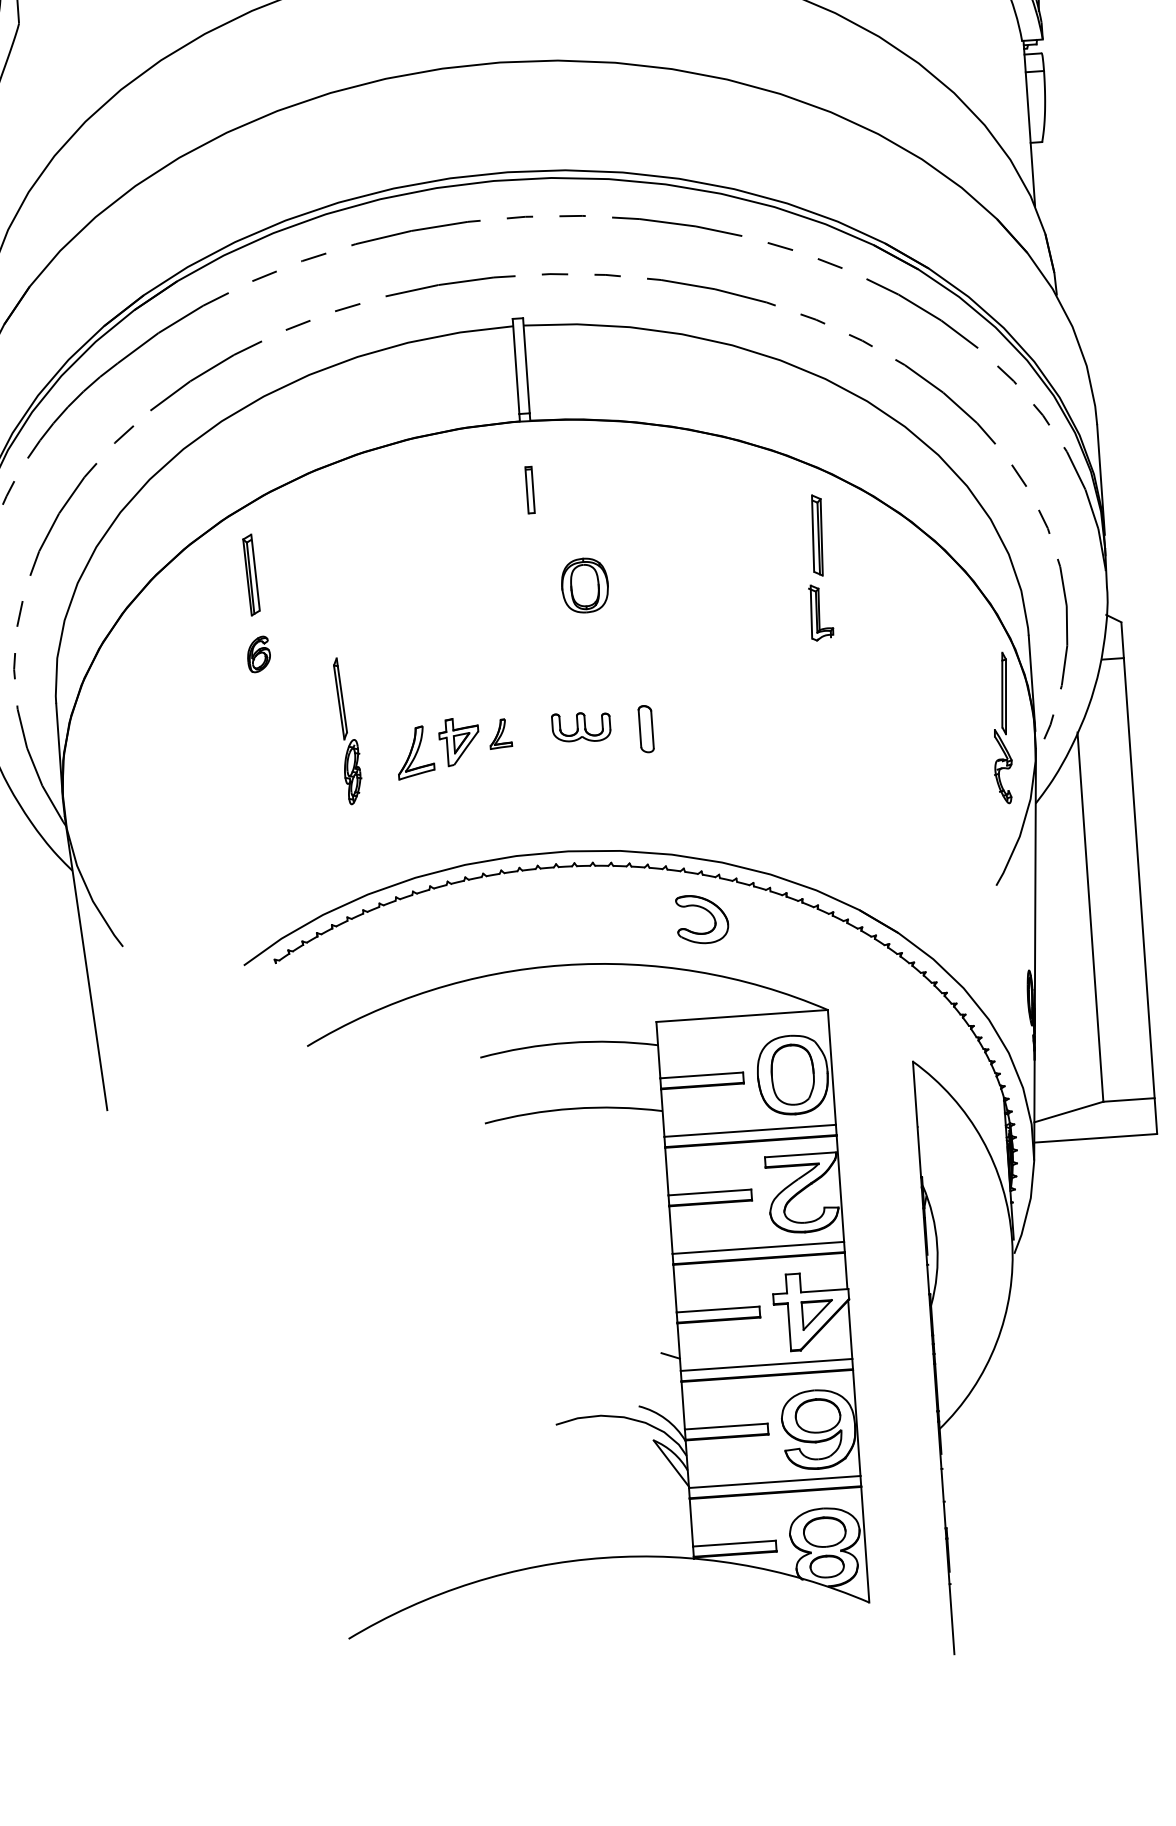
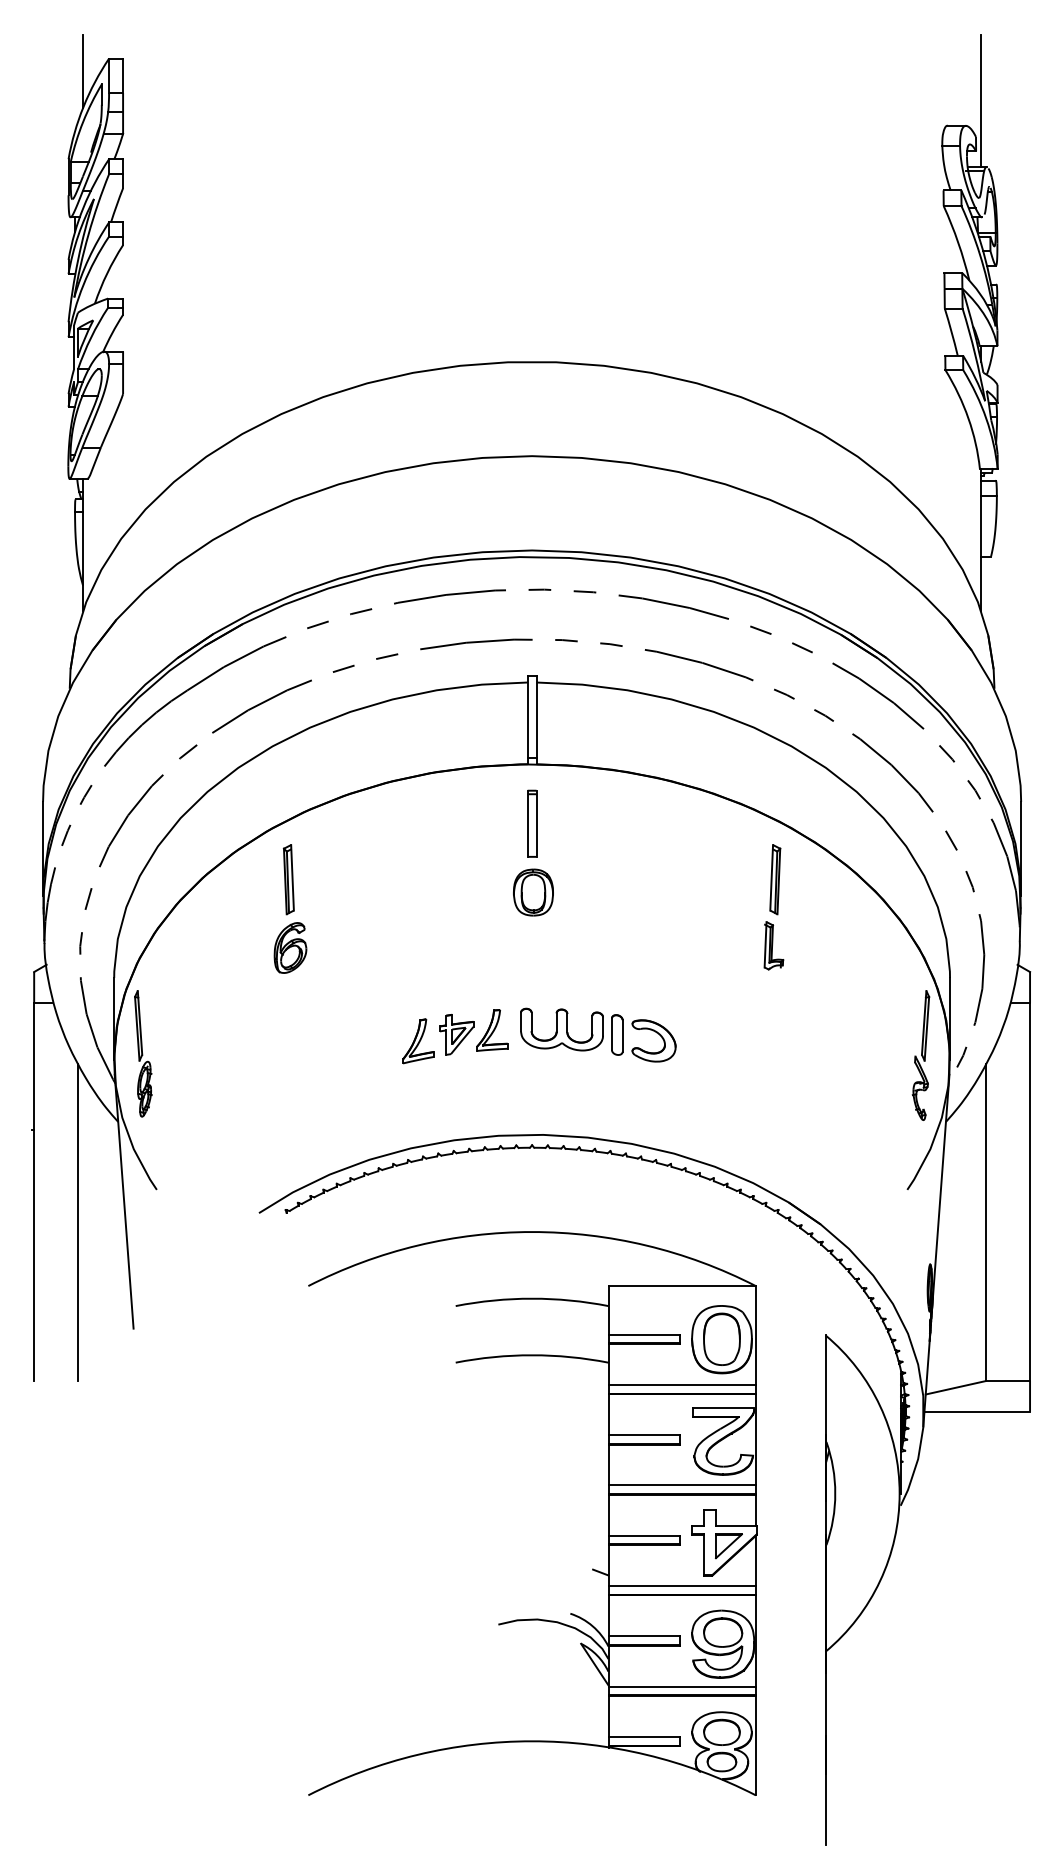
part: (530, 489) -> (532, 823), size x1.67
part: (584, 585) -> (533, 892), moved
part: (258, 653) -> (290, 947), size x1.67
part: (580, 727) -> (561, 1029), size x1.67
part: (348, 730) -> (143, 1053), moved
part: (500, 734) -> (492, 1030), size x1.67
part: (704, 910) -> (656, 1033), moved
line: (34, 991) -> (78, 1222), added

